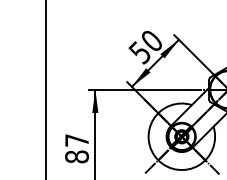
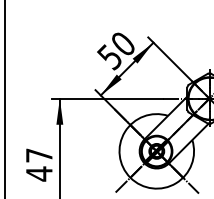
text: (77, 156) -> (39, 173), 87 -> 47

